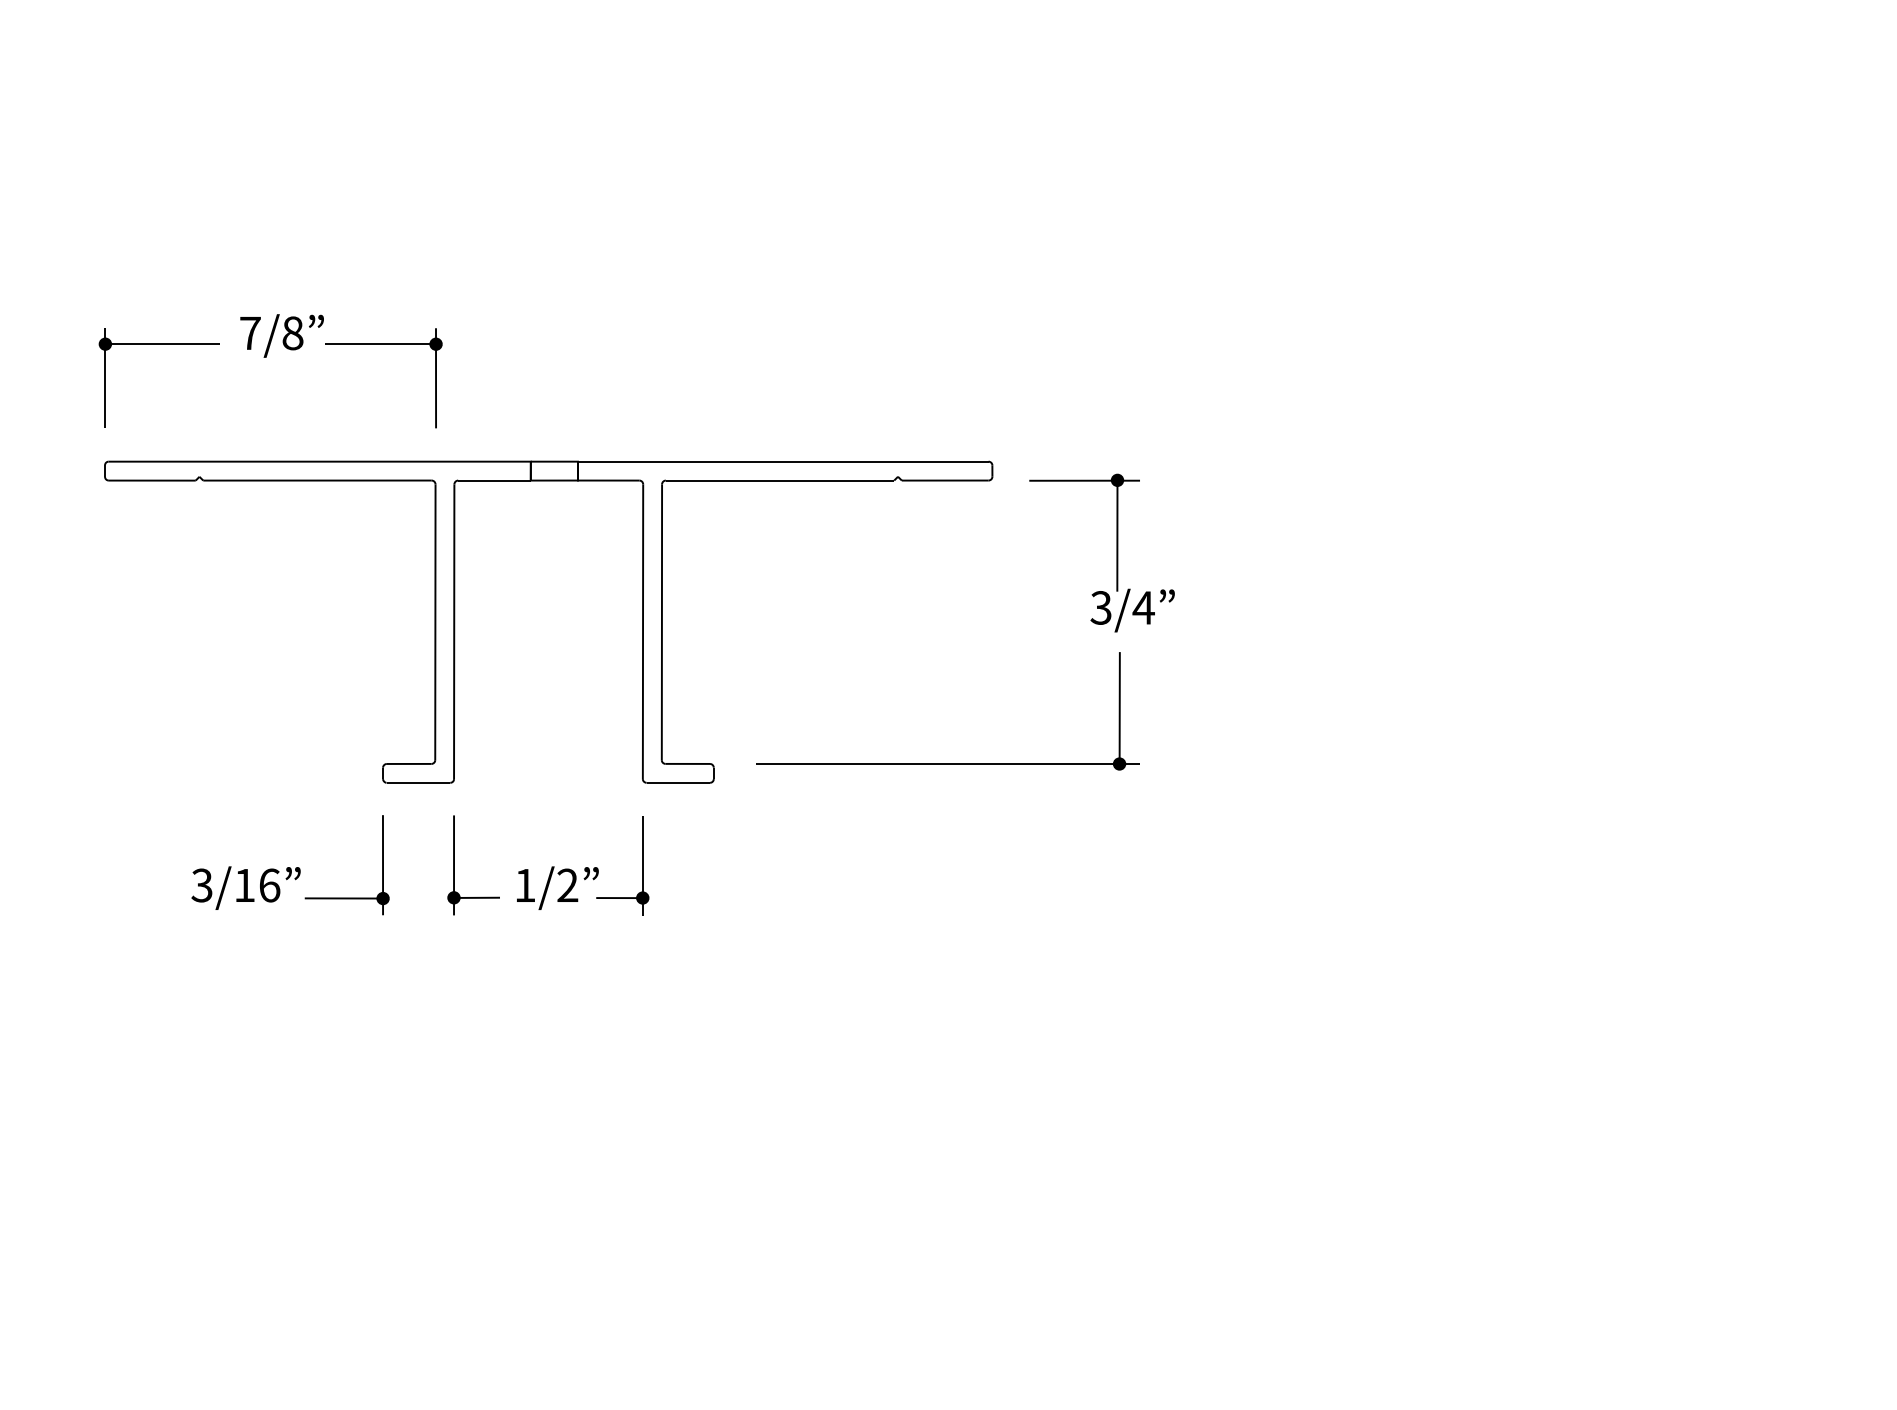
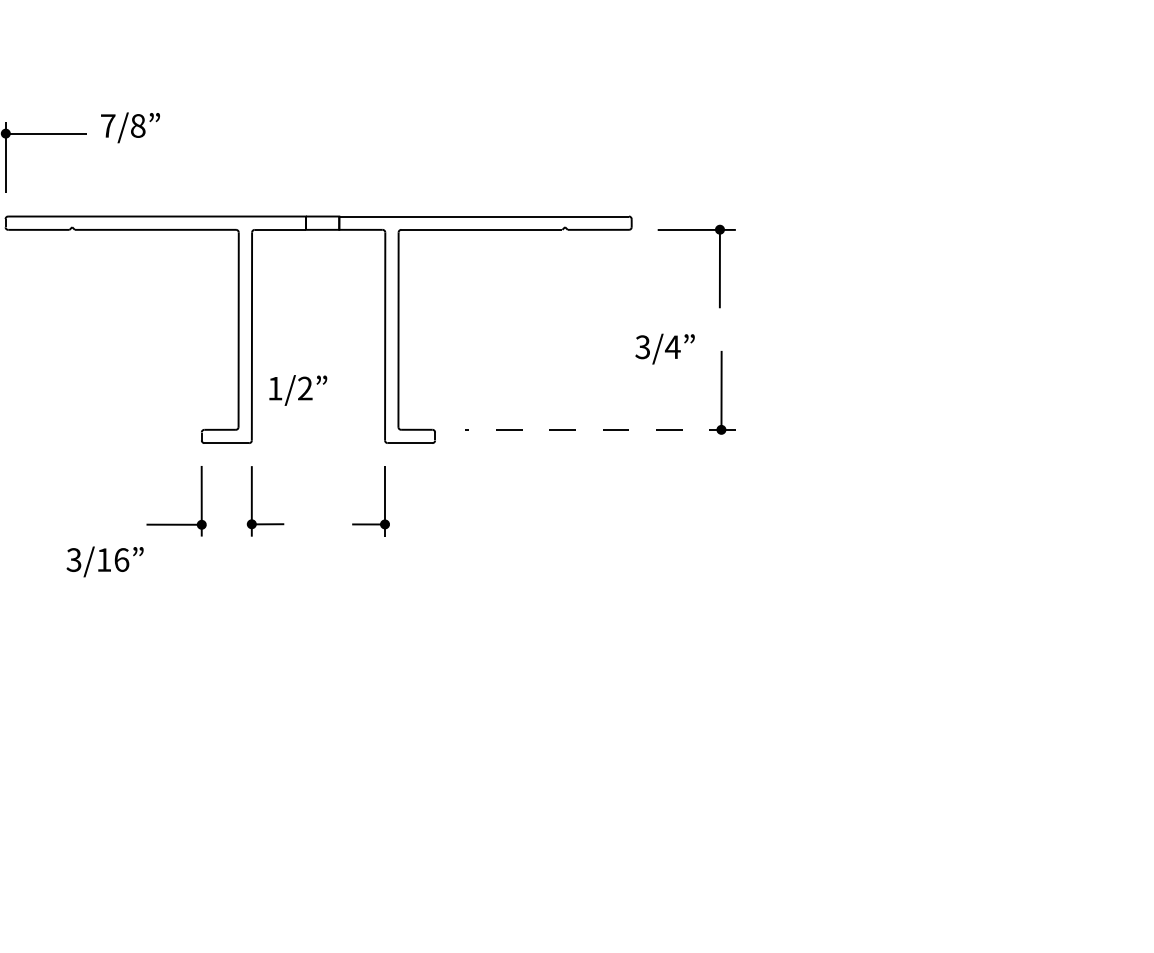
part: (383, 344) -> (202, 133), removed
text: (1132, 610) -> (664, 349), moved
line: (948, 763) -> (600, 429), solid -> dashed
text: (245, 887) -> (104, 561), moved
text: (557, 887) -> (298, 389), moved

